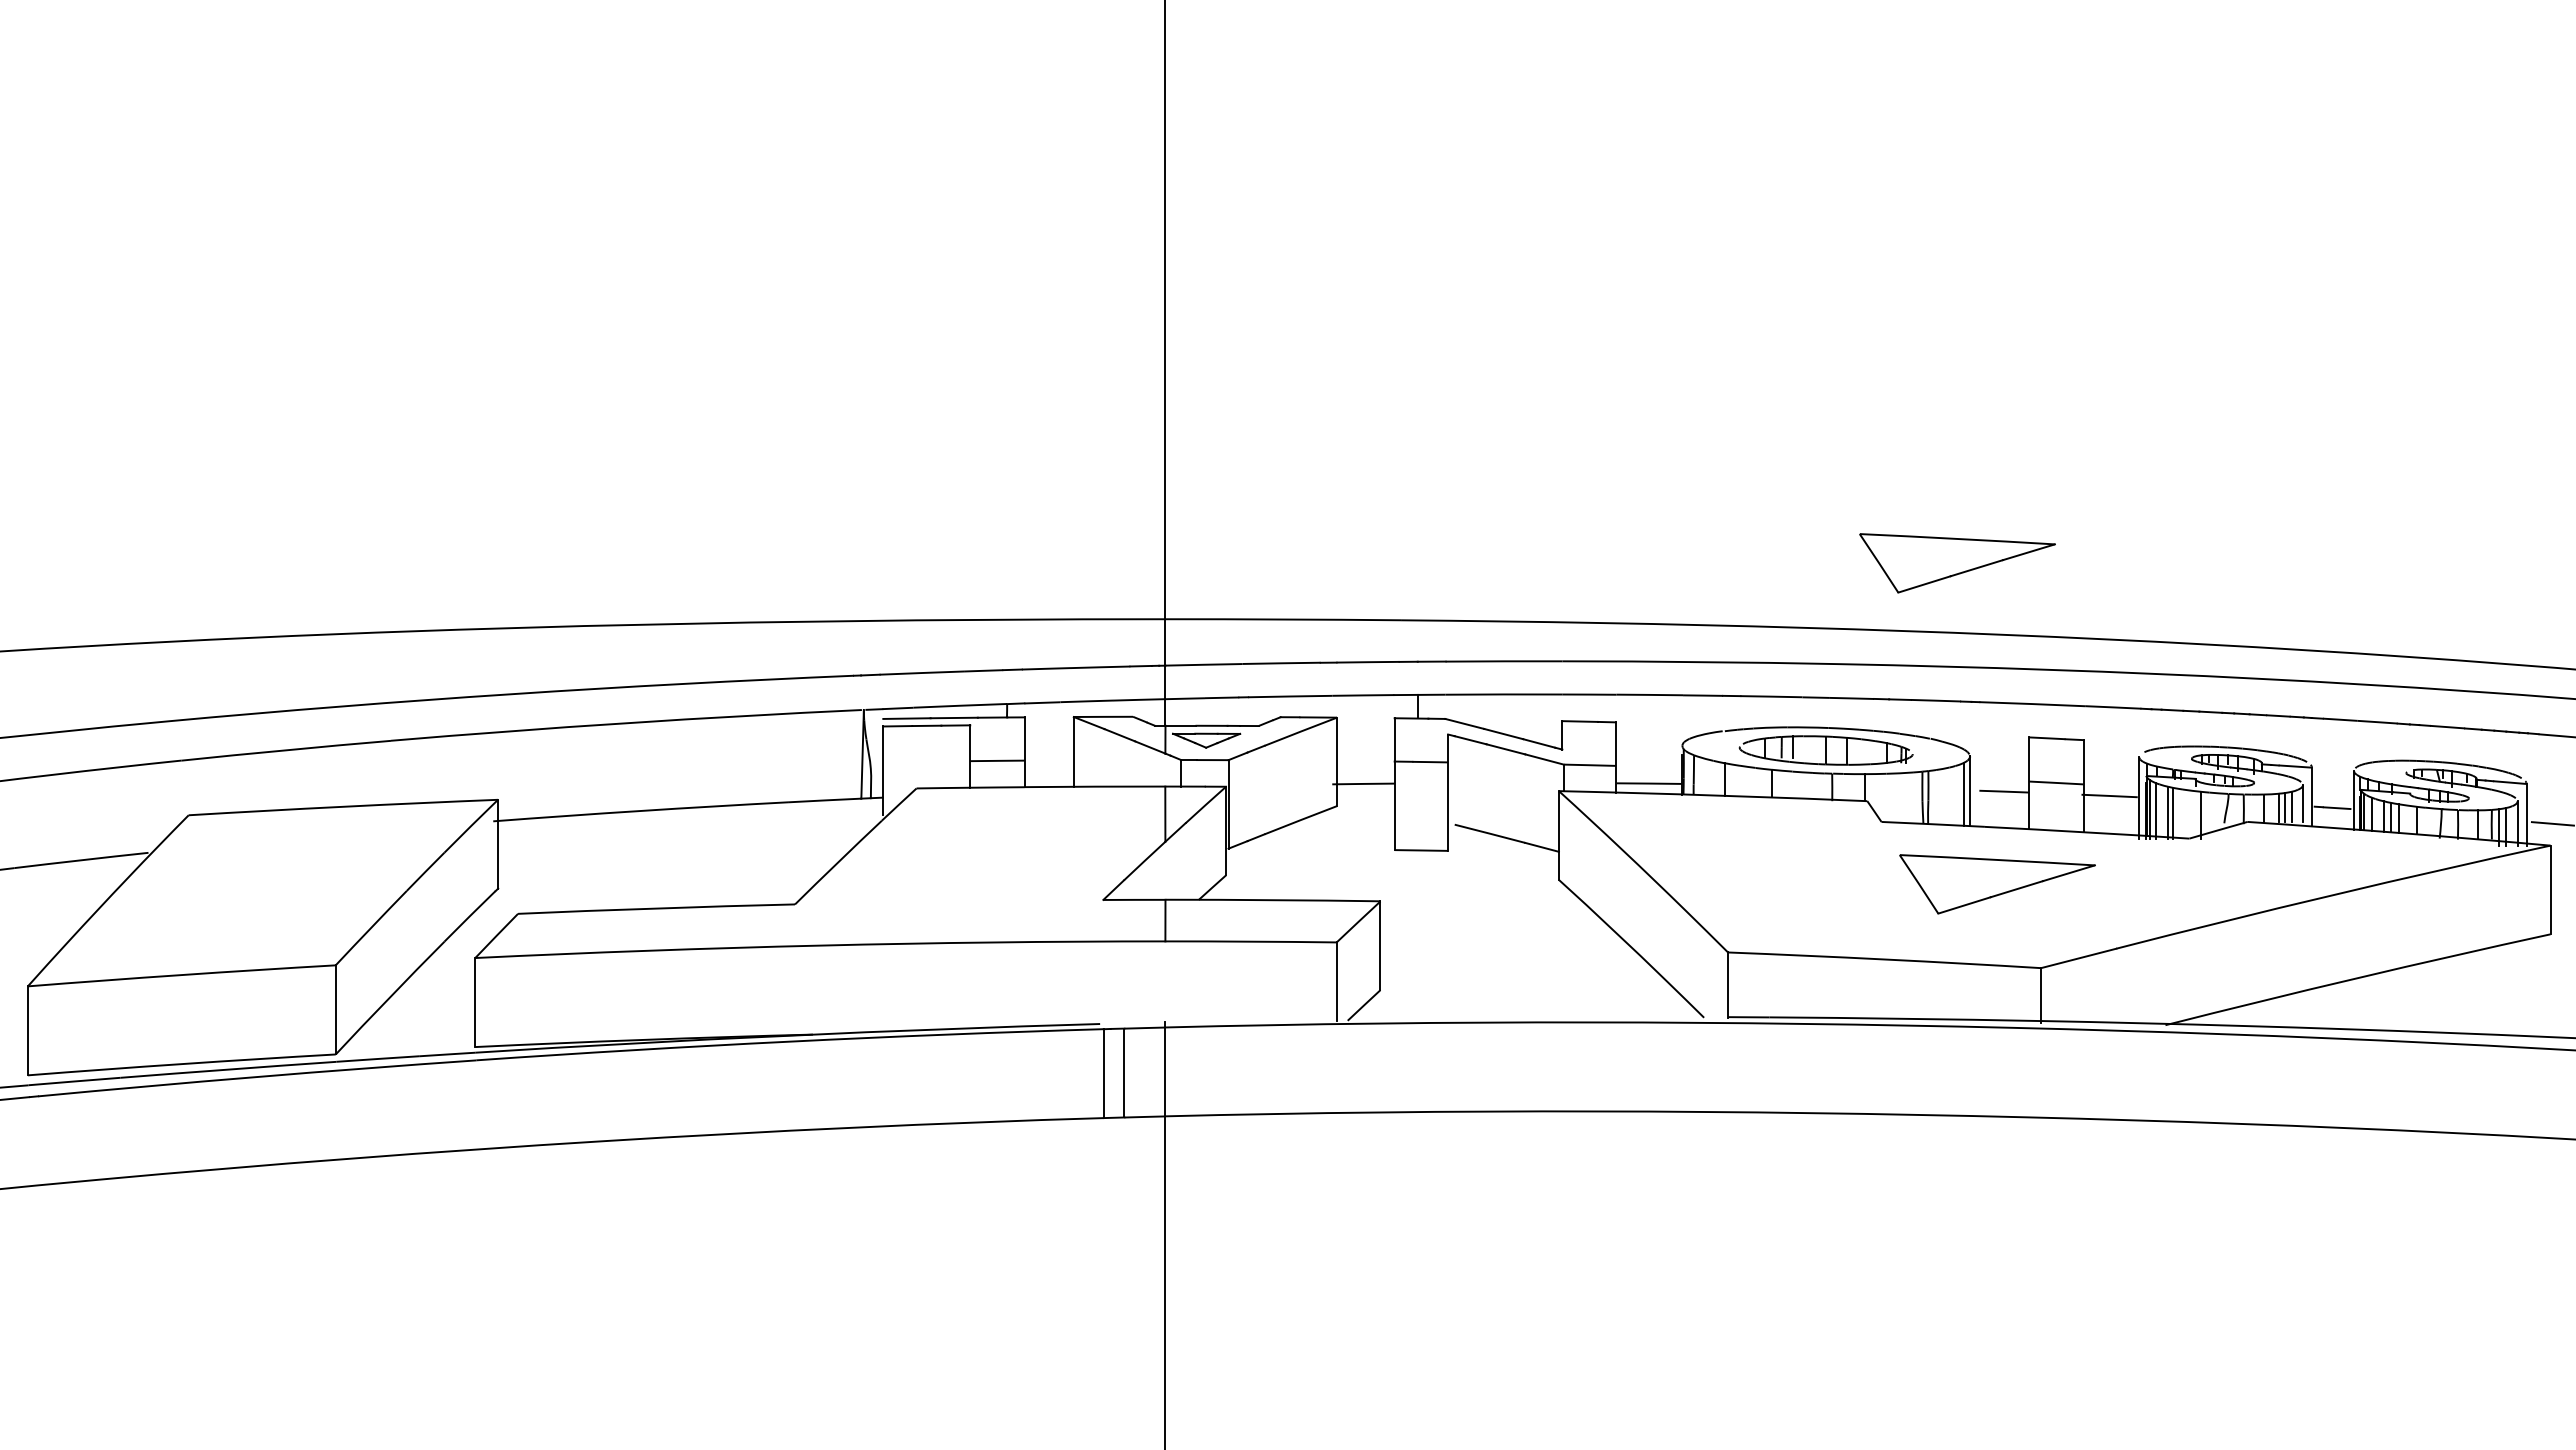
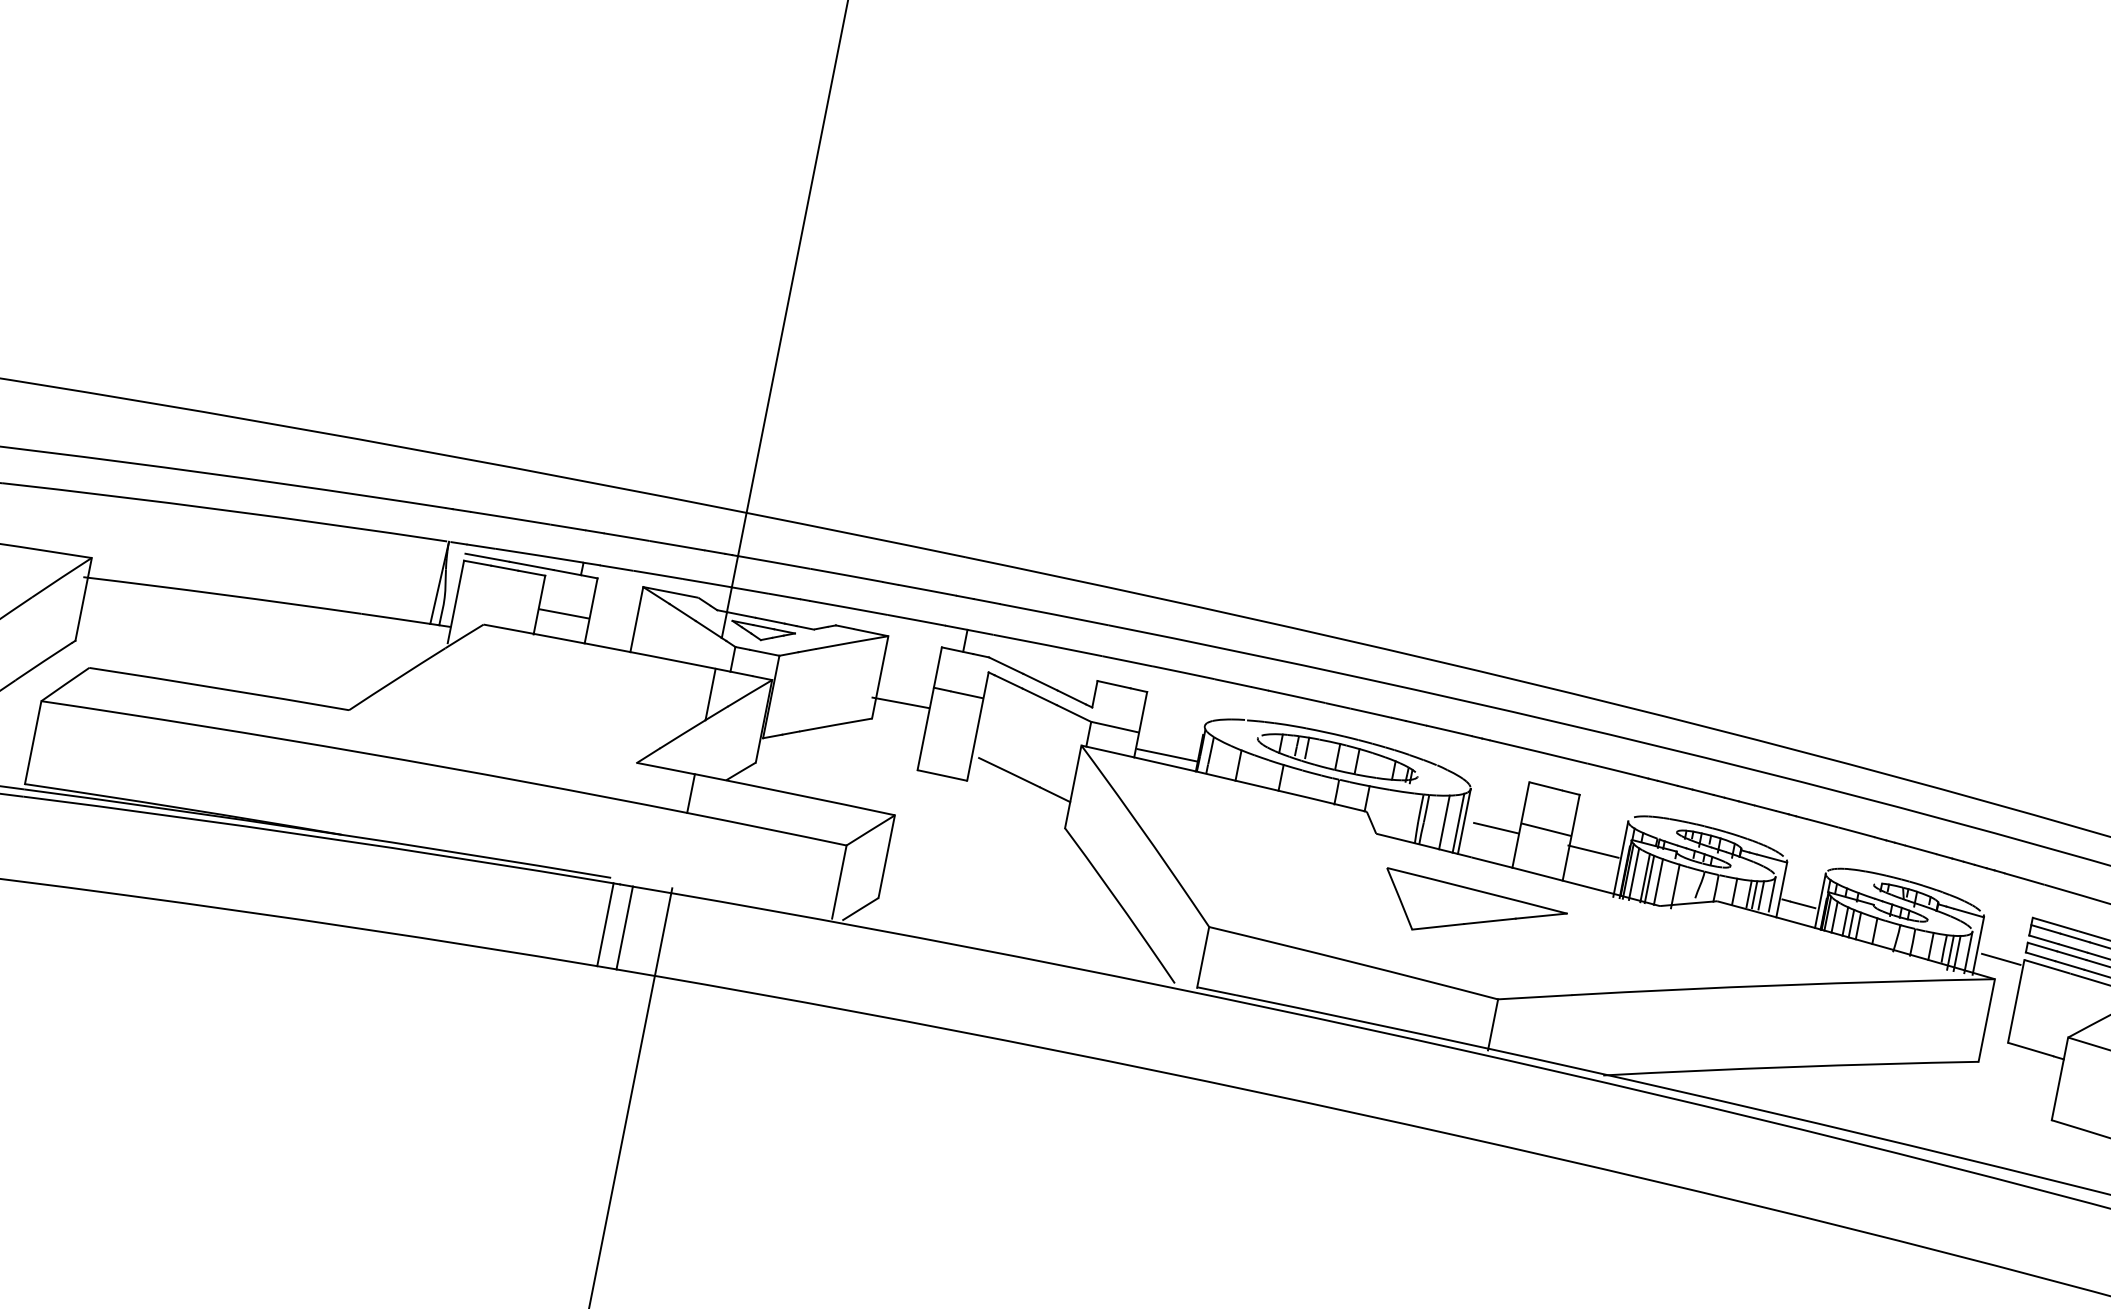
part: (1957, 563) -> (1494, 607), removed
line: (1949, 796) -> (1444, 822), added
line: (2182, 813) -> (1658, 881), added

